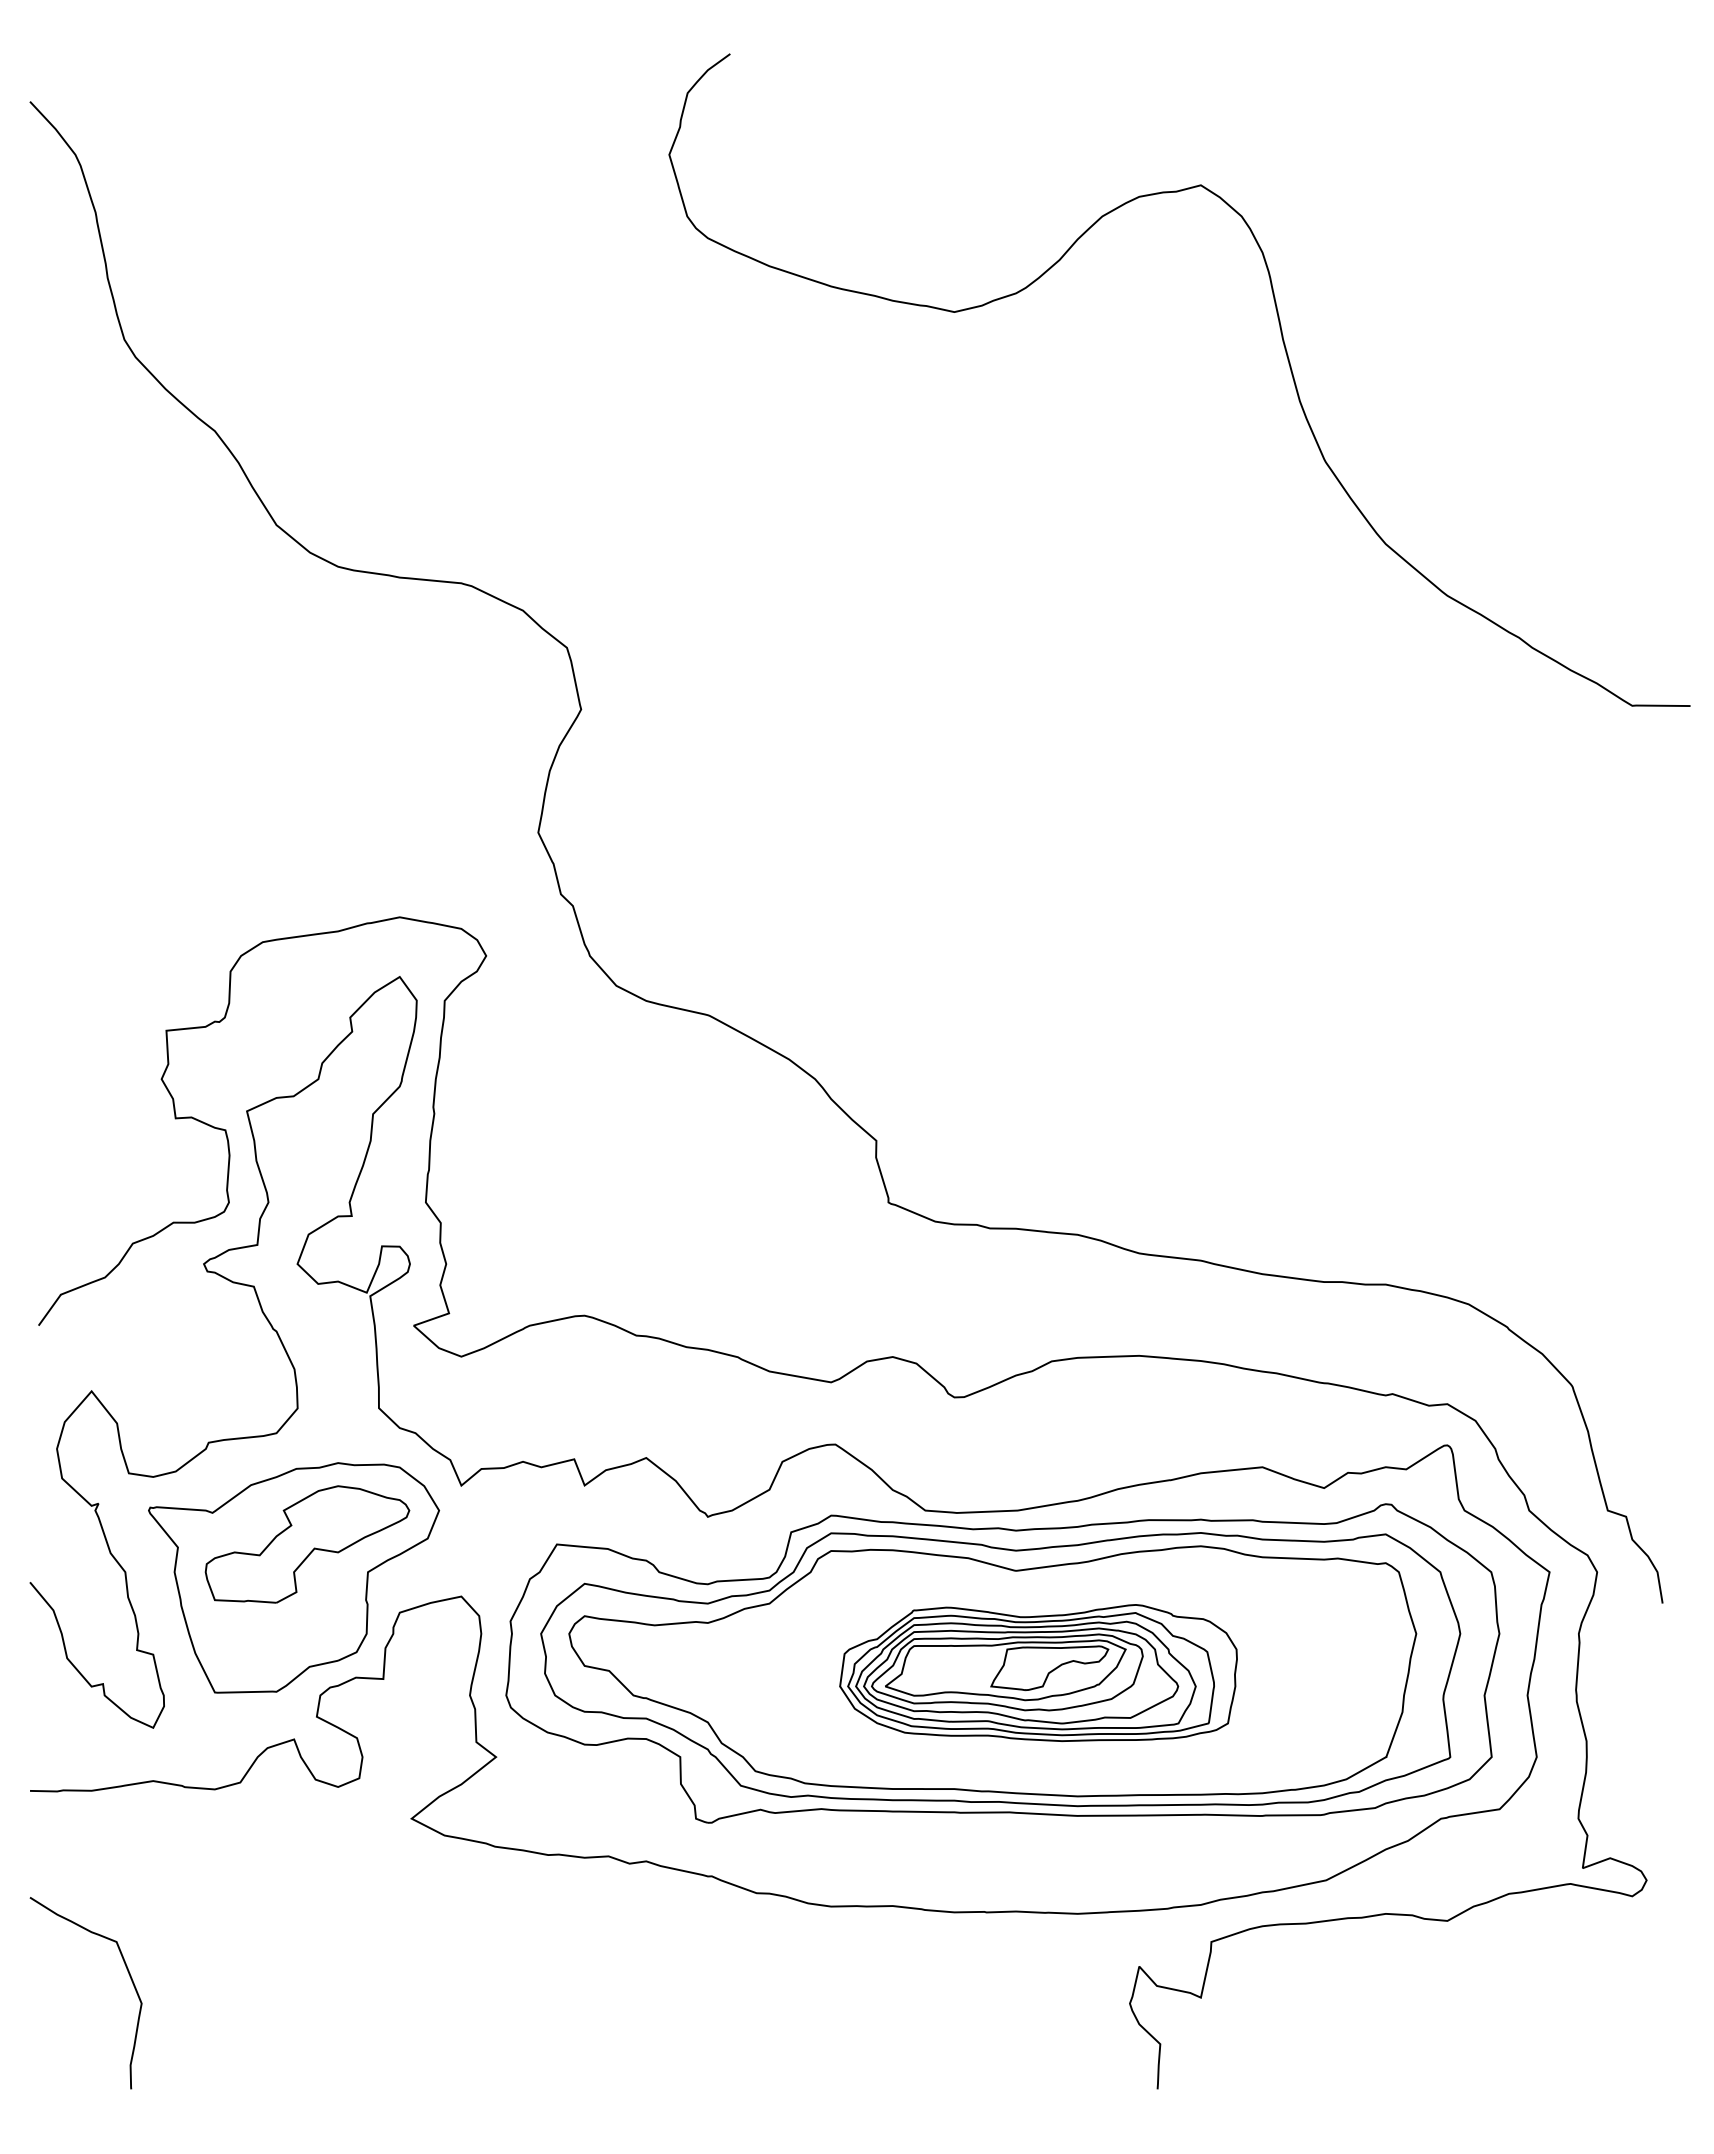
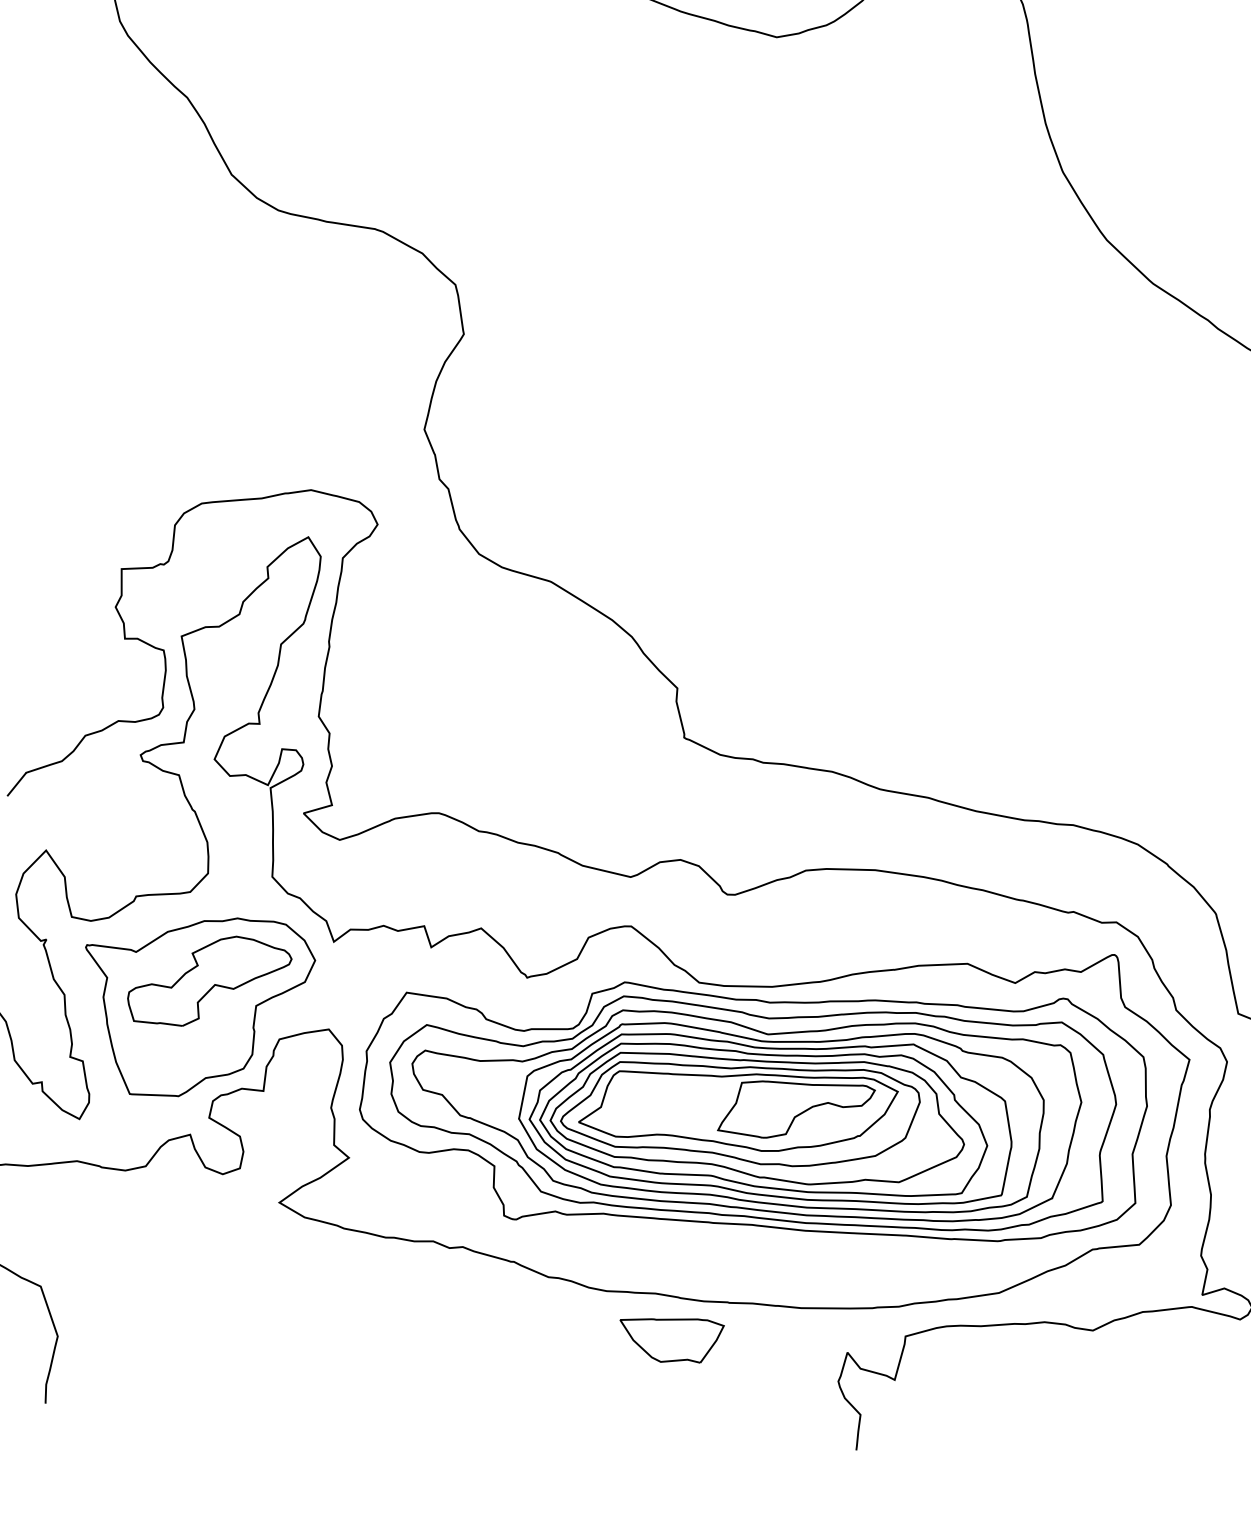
part: (1038, 1672) -> (781, 1115), size x1.67
part: (915, 1963) -> (670, 1339), added

